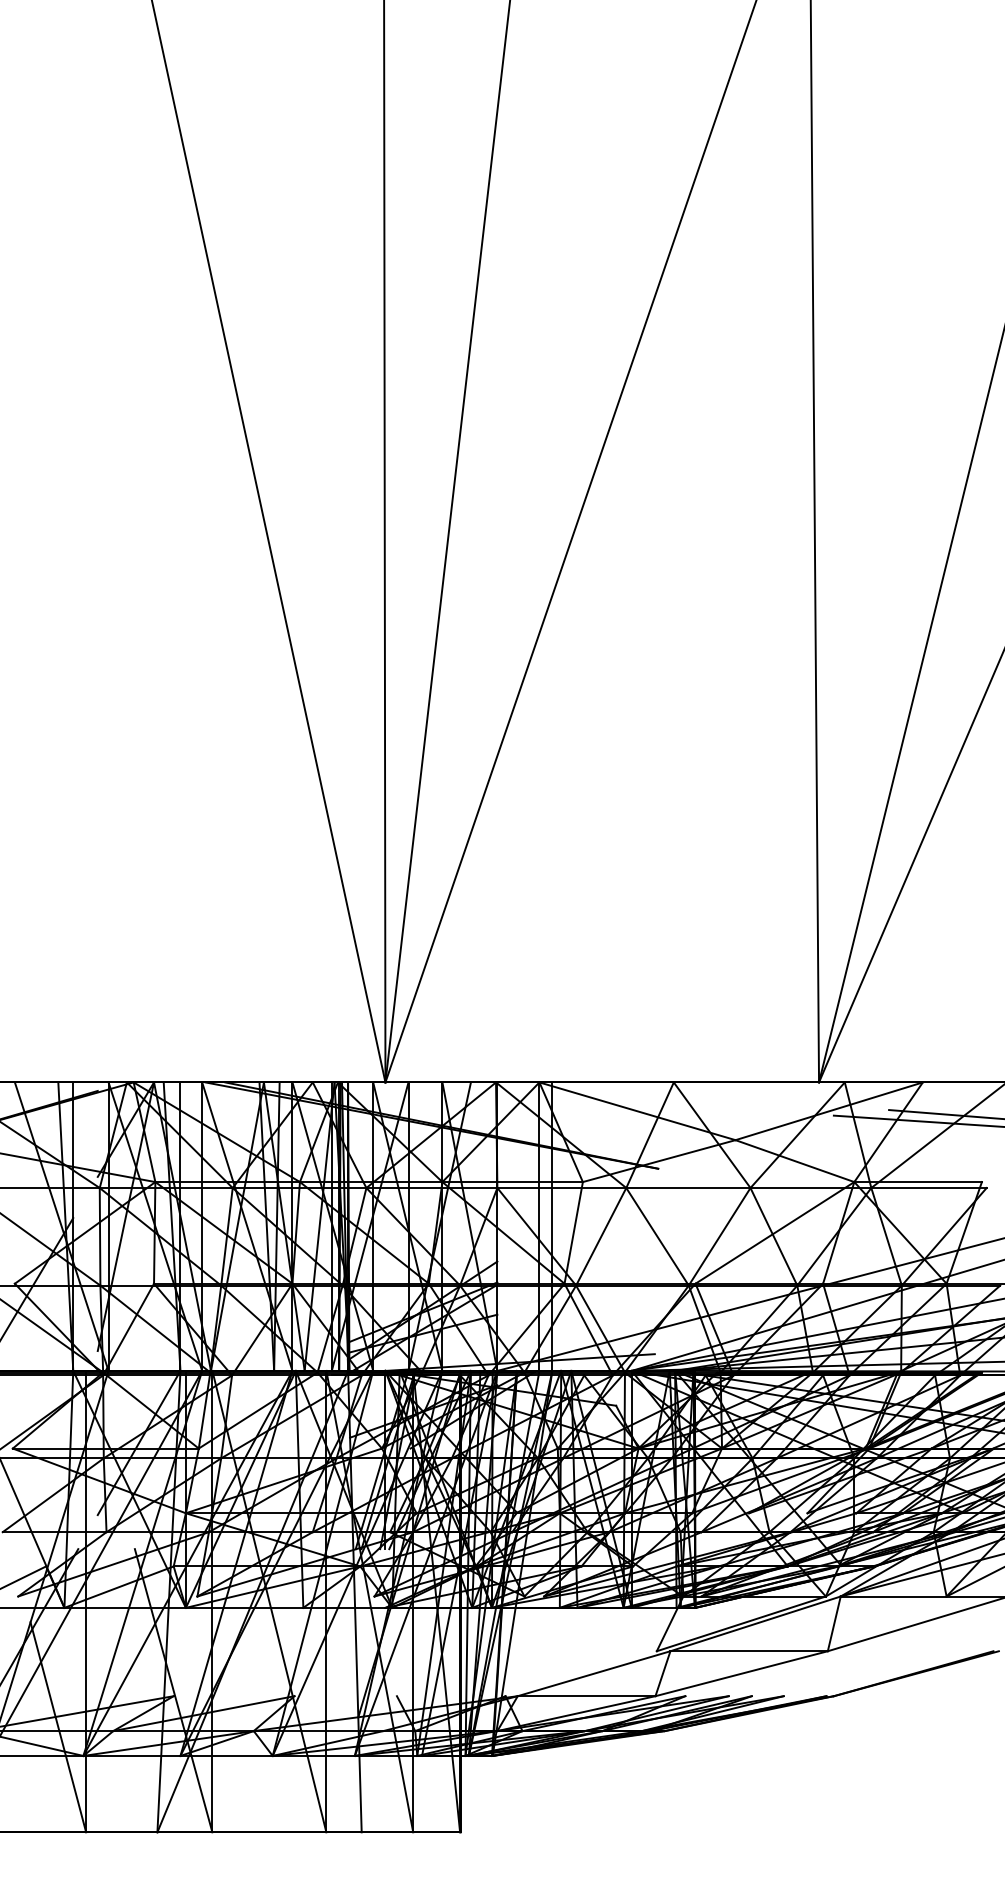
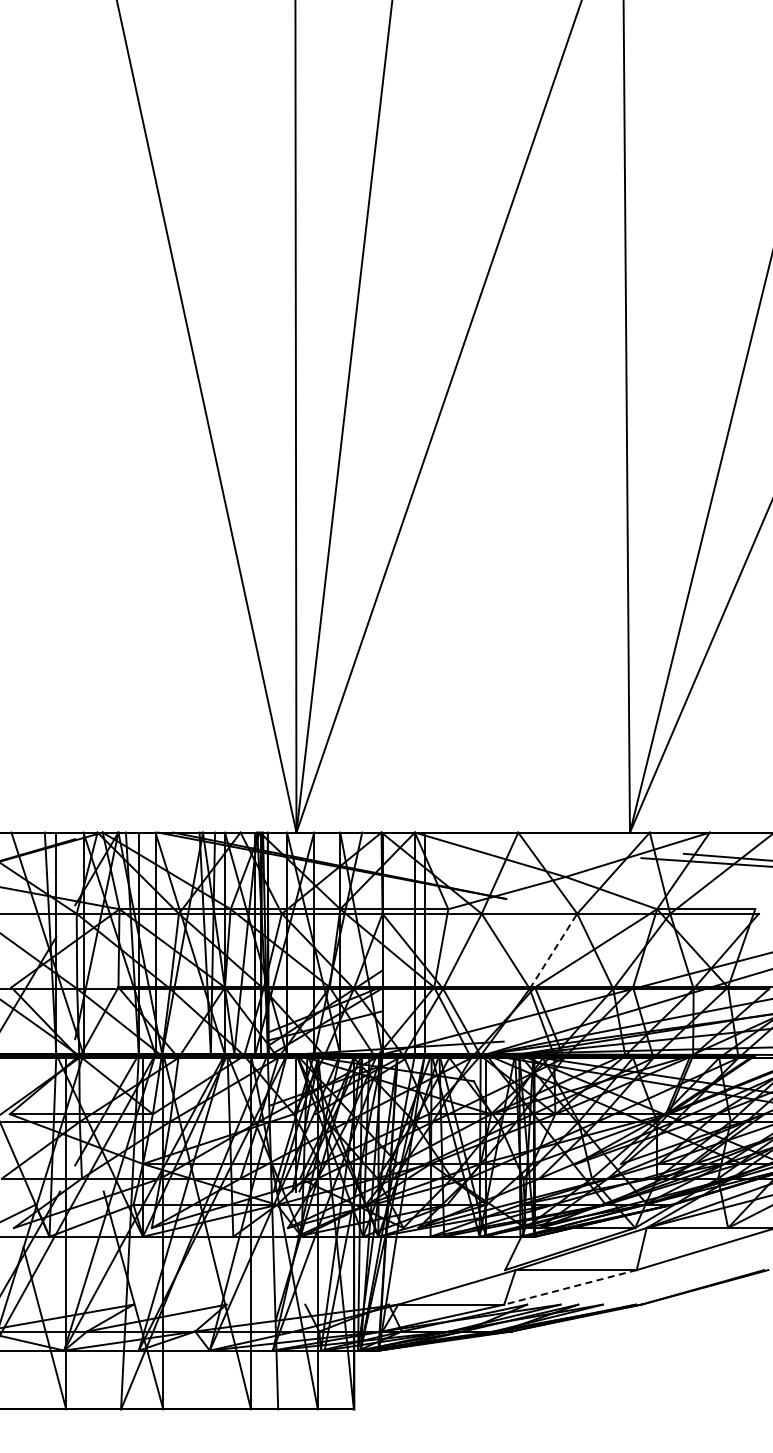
line: (719, 1235) -> (553, 950), solid -> dashed
line: (740, 1673) -> (569, 1287), solid -> dashed

